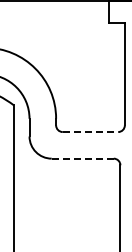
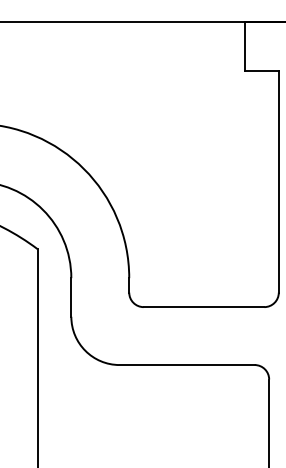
line: (90, 132) -> (204, 308), dashed -> solid
line: (82, 158) -> (186, 364), dashed -> solid

